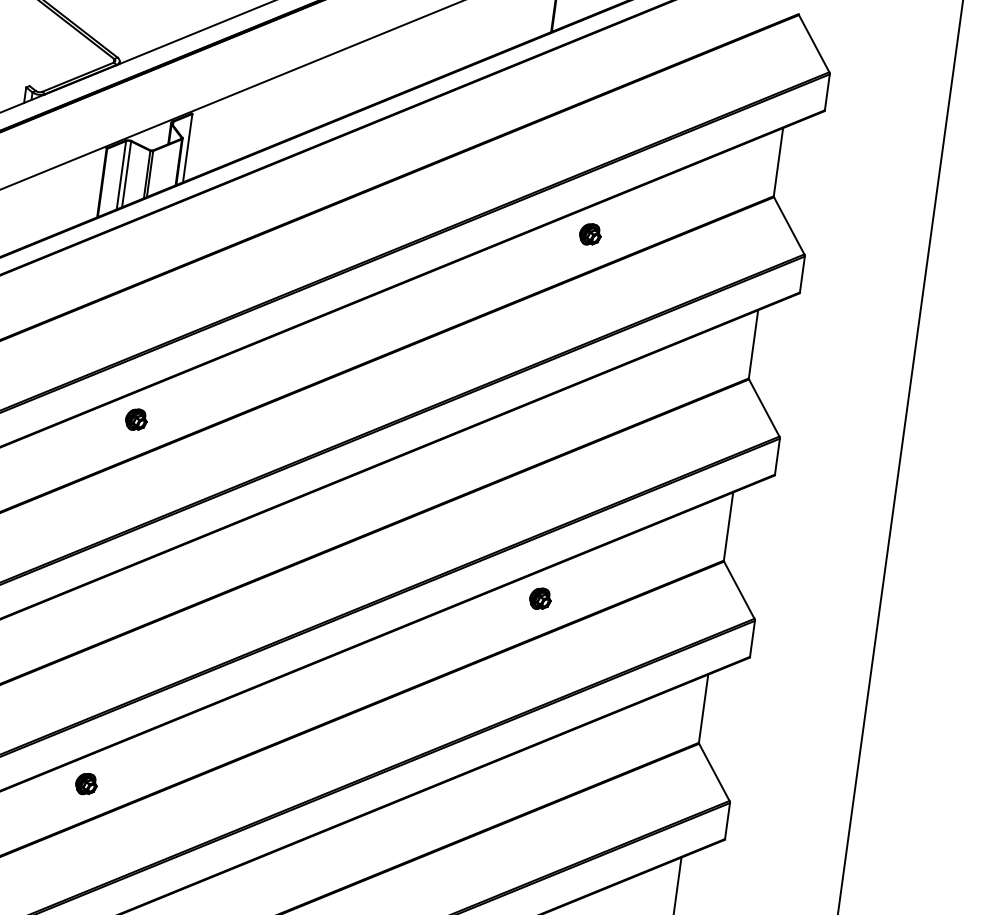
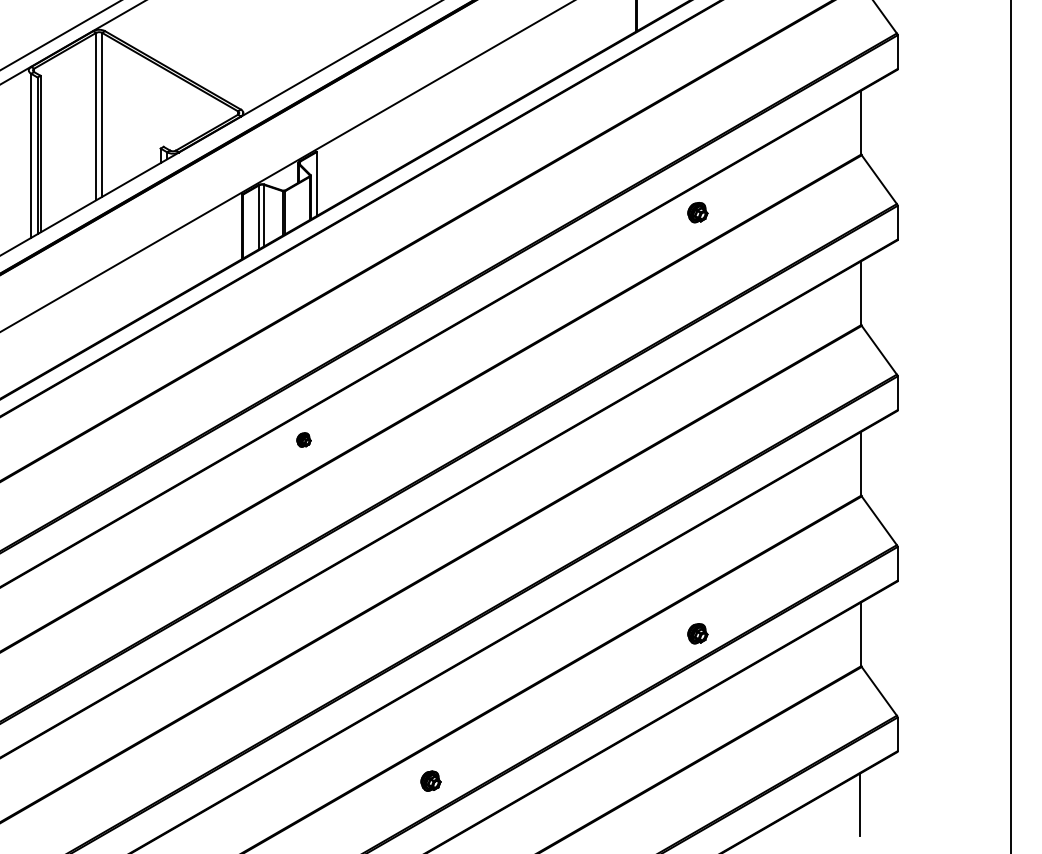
part: (136, 419) -> (303, 439), size x0.7
part: (540, 598) -> (697, 633), moved
part: (86, 783) -> (430, 780), moved

